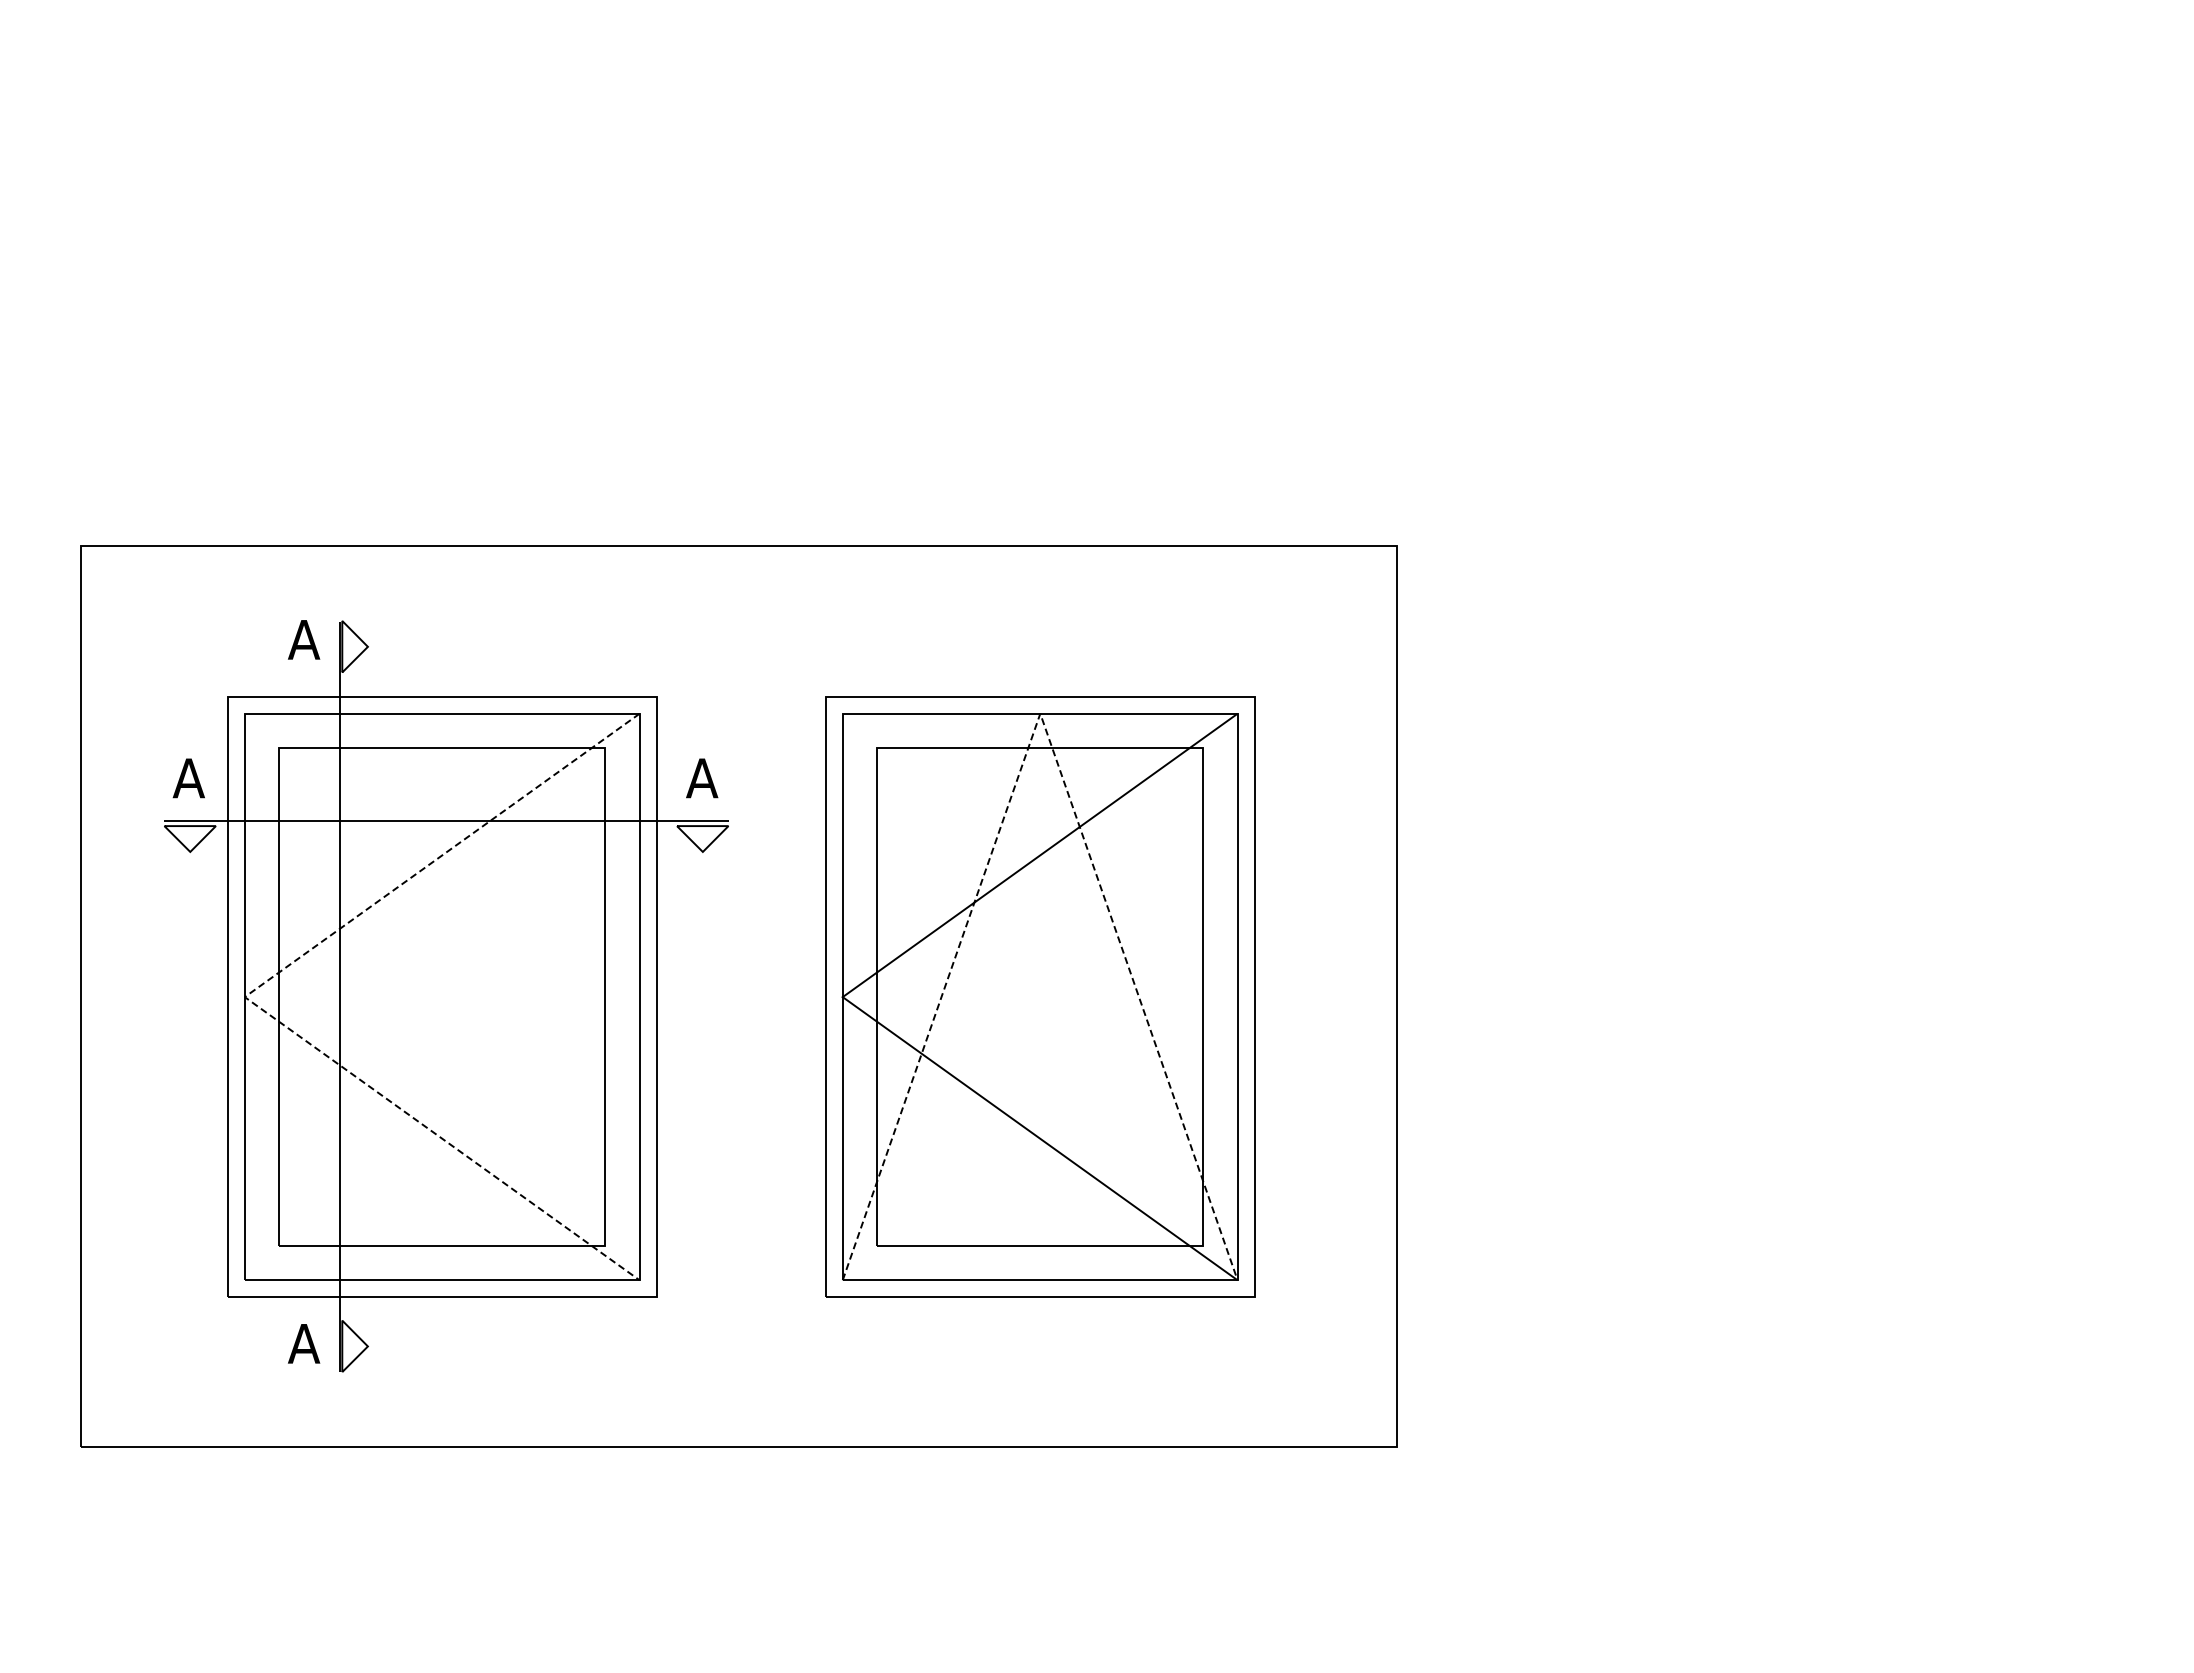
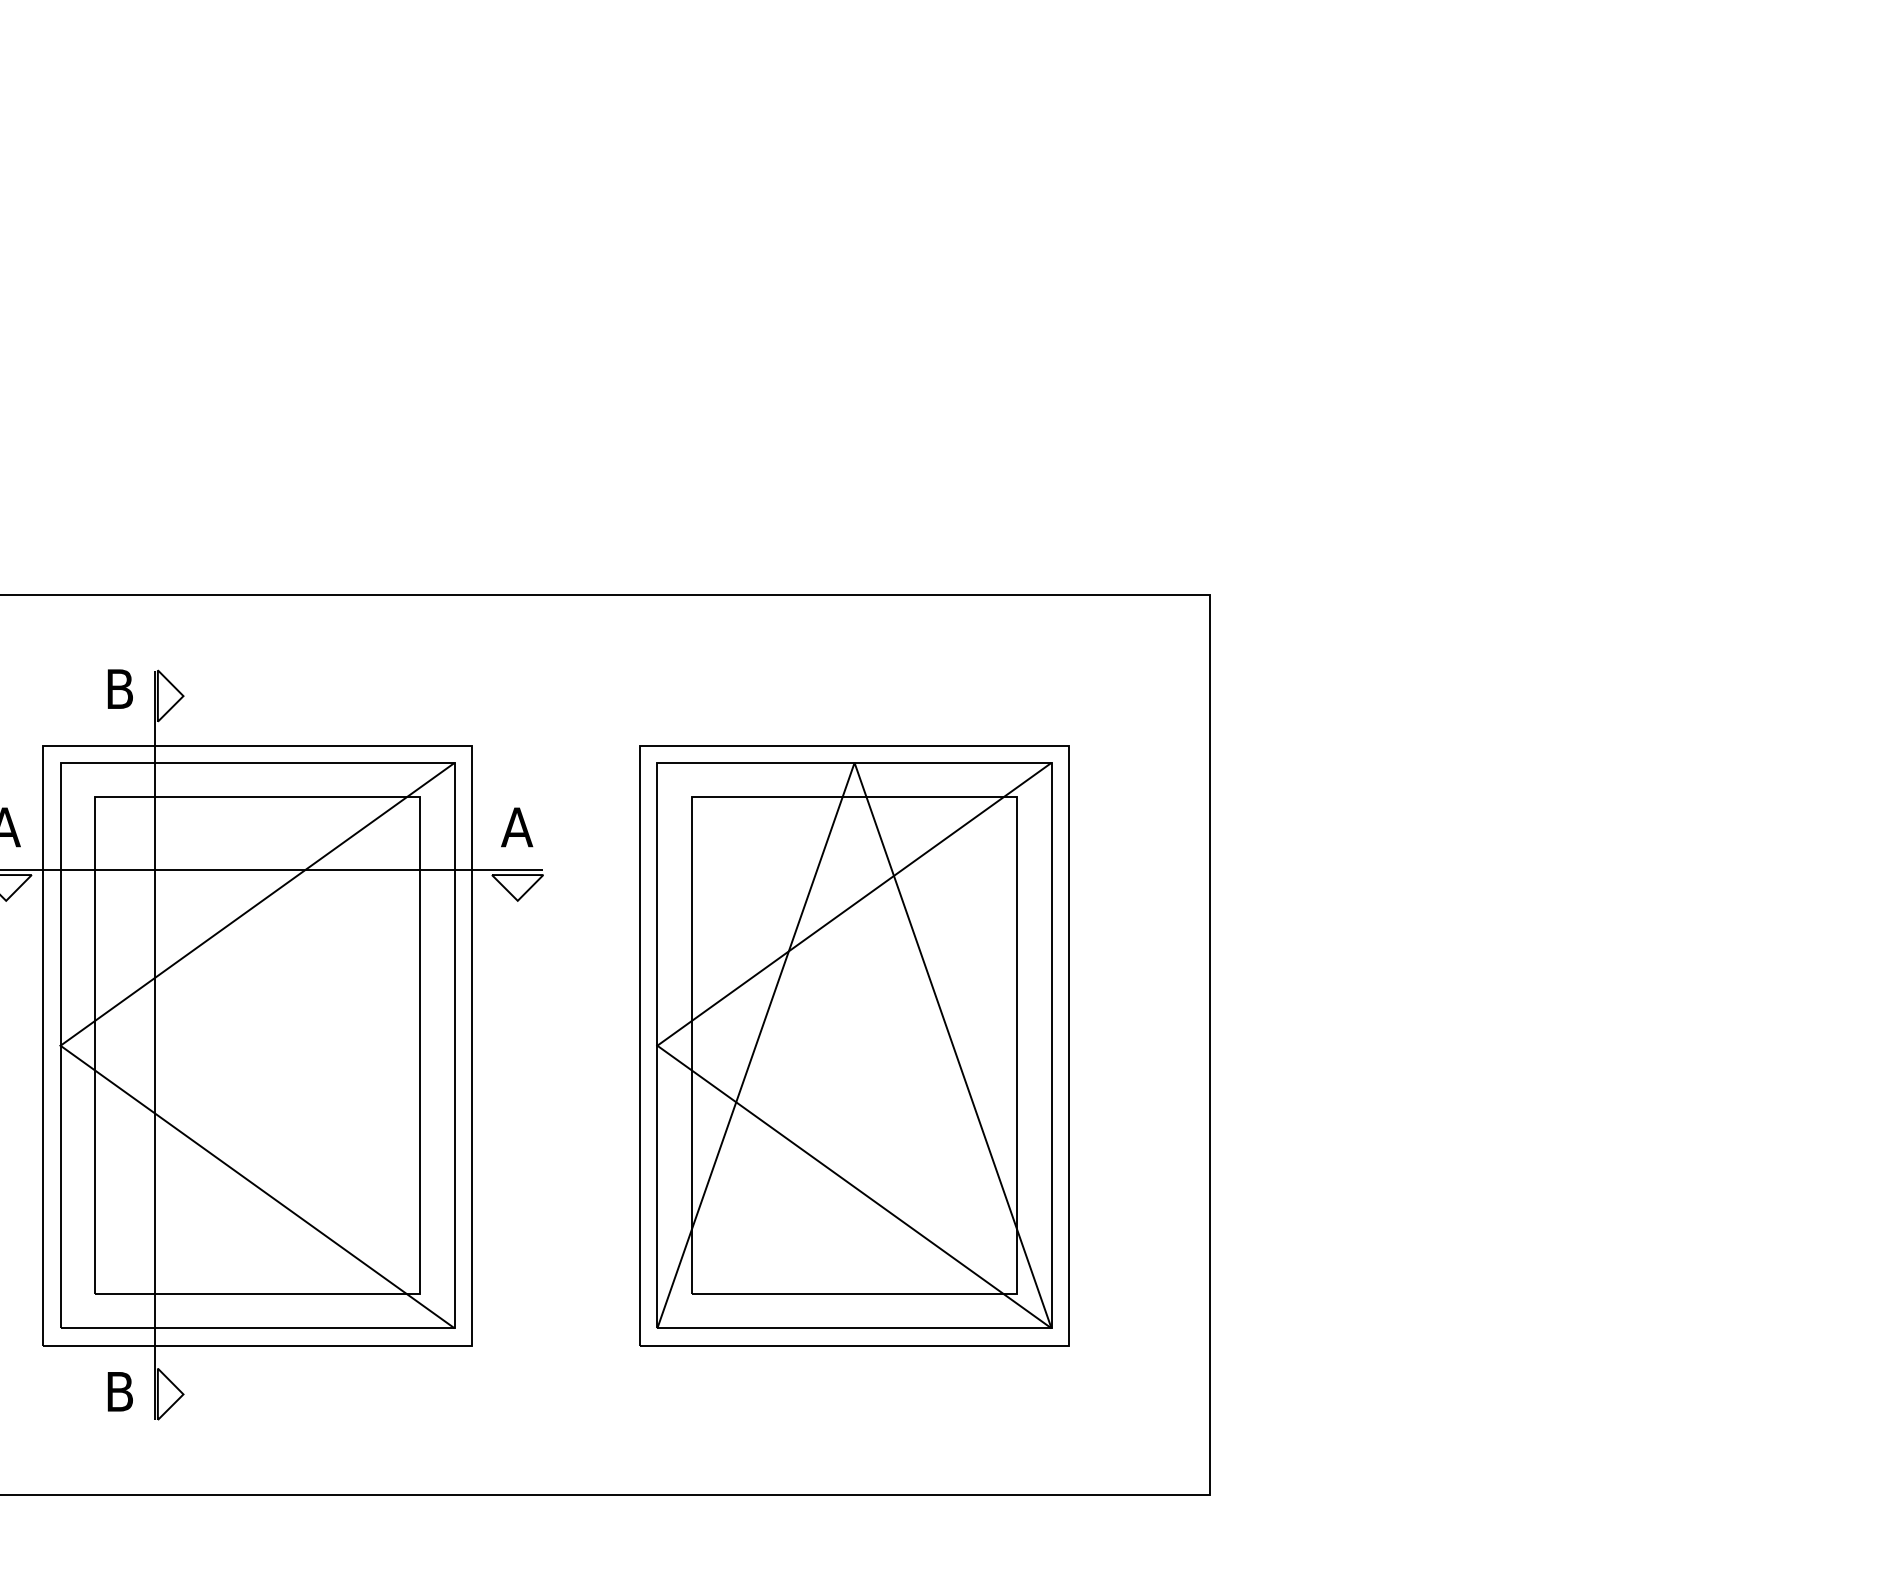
text: (304, 639) -> (120, 688), A -> B
line: (1040, 713) -> (854, 762), dashed -> solid
line: (244, 997) -> (60, 1046), dashed -> solid
text: (304, 1343) -> (120, 1391), A -> B

